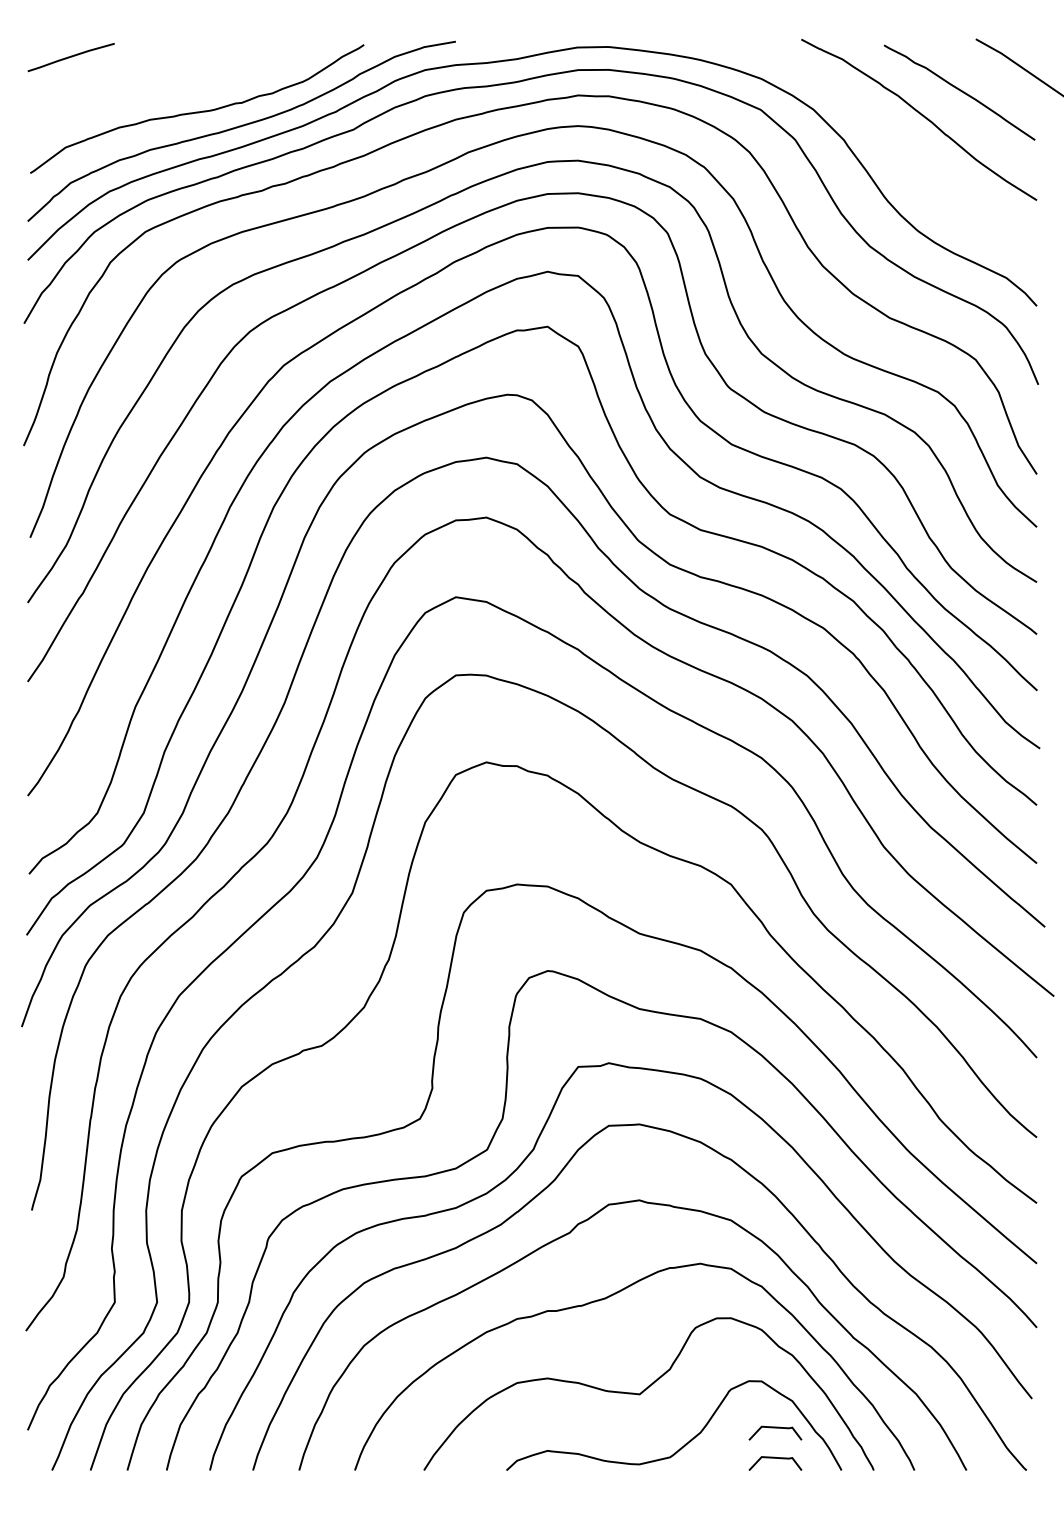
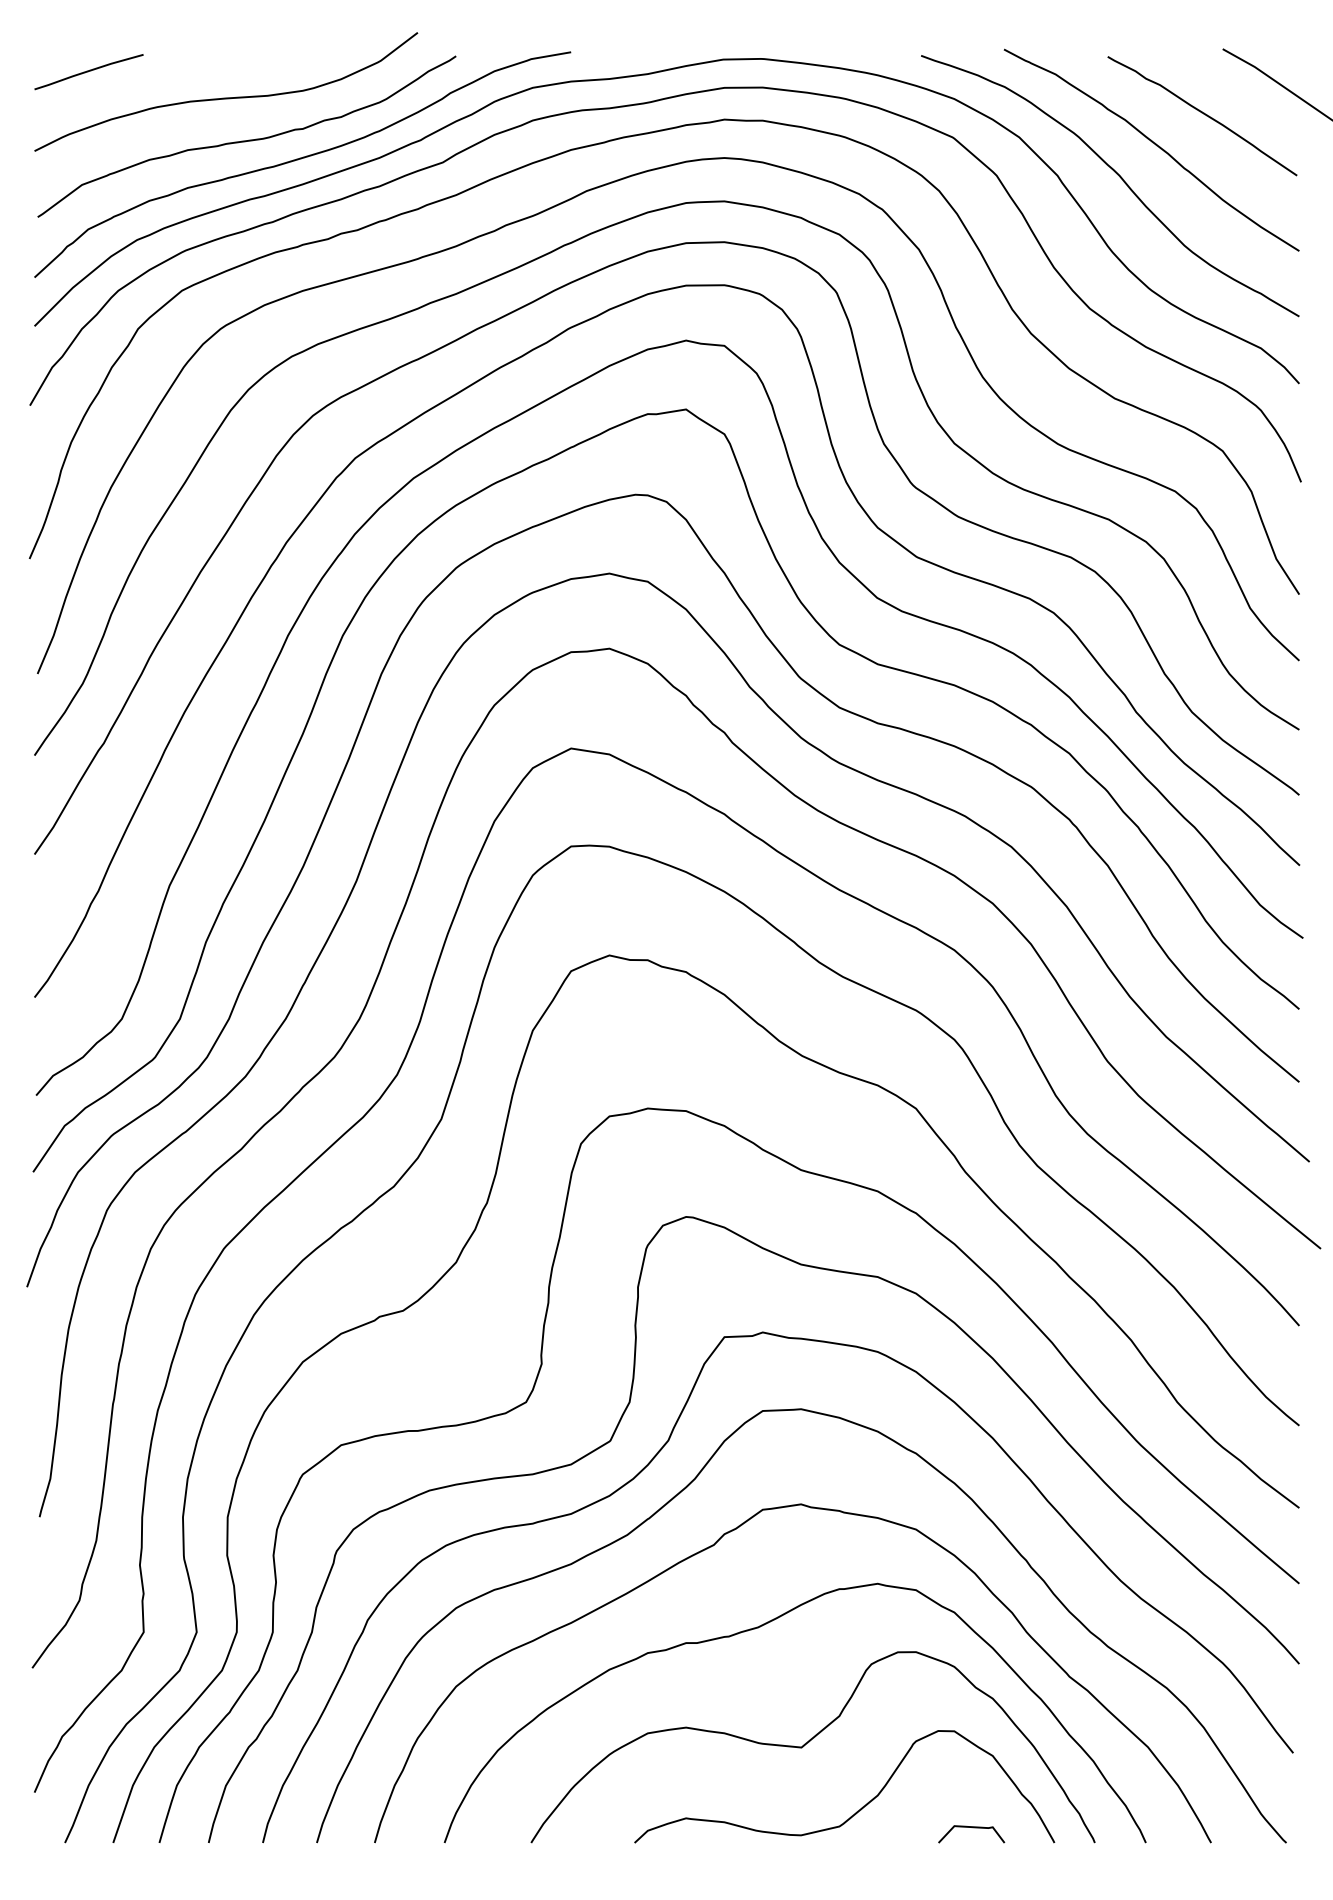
curve: (180, 77) -> (226, 97), added
curve: (893, 141) -> (1119, 177), added
line: (776, 1428) -> (972, 1790), removed

